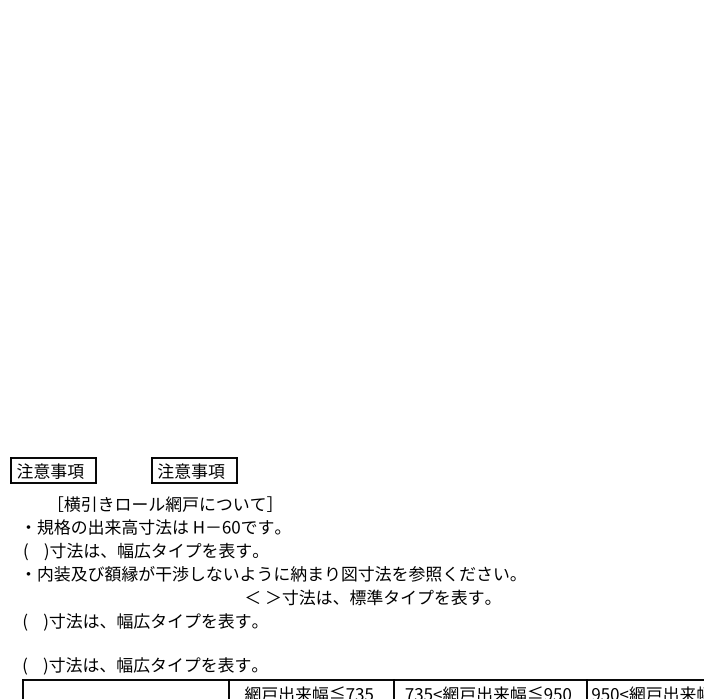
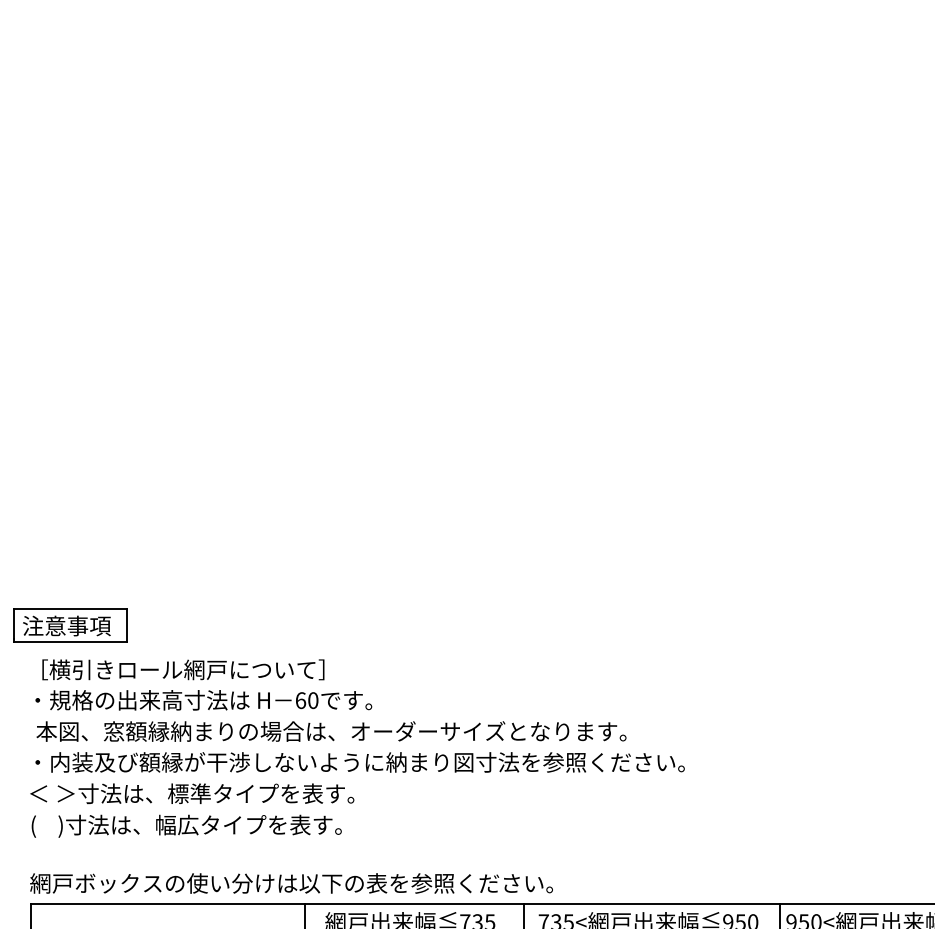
part: (193, 470) -> (257, 625), removed
text: (165, 503) -> (183, 669), moved
text: (248, 551) -> (329, 732), (    )寸法は、幅広タイプを表す。 -> 本図、窓額縁納まりの場合は、オーダーサイズとなります。
text: (368, 597) -> (192, 793), moved
text: (219, 665) -> (291, 884), (    )寸法は、幅広タイプを表す。 -> 網戸ボックスの使い分けは以下の表を参照ください。

